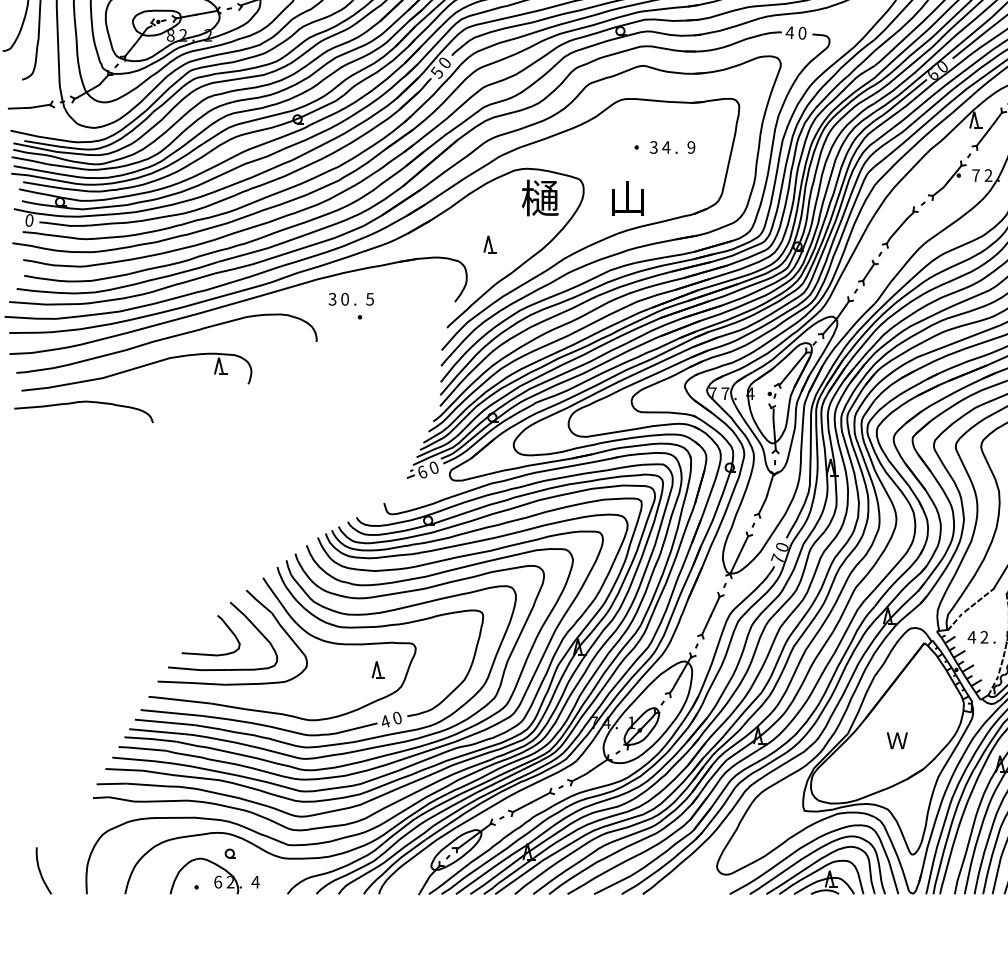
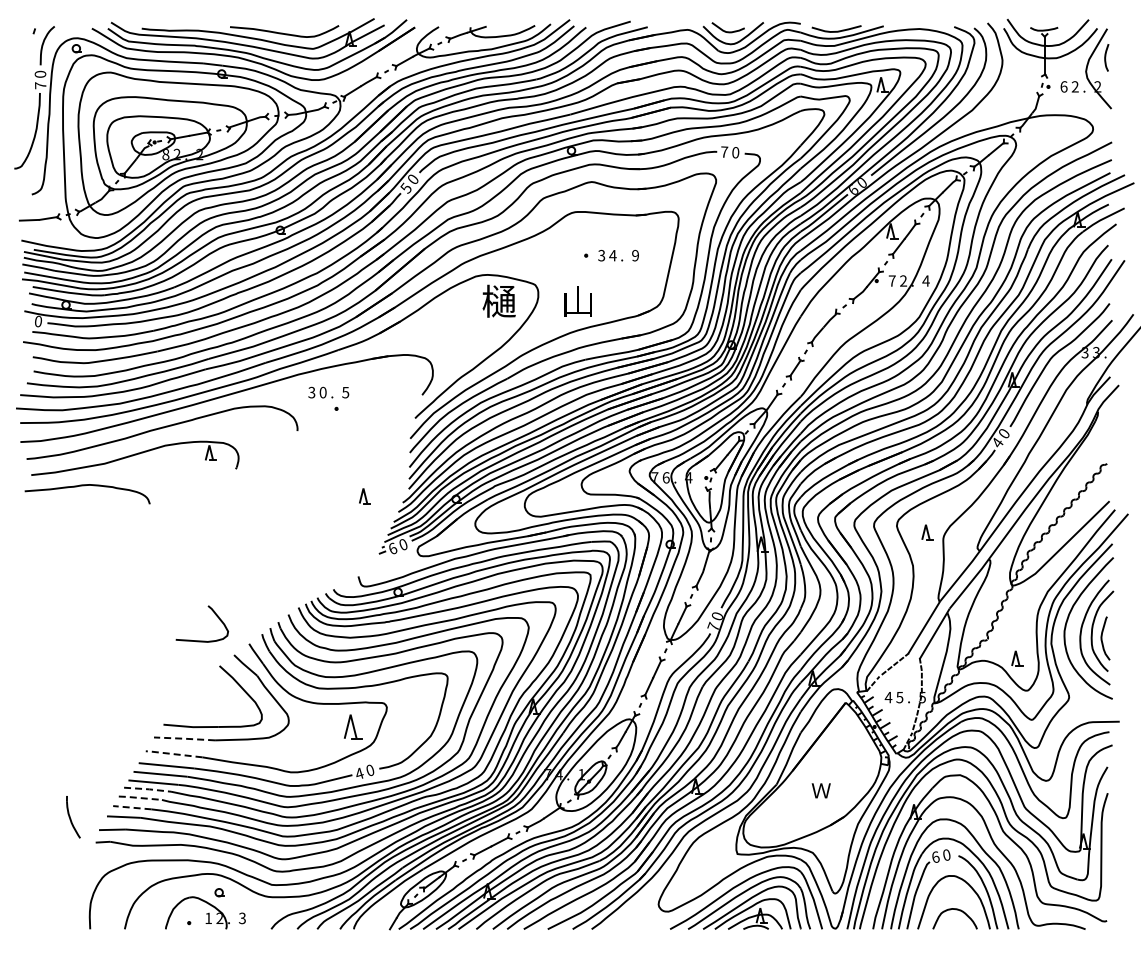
text: (790, 31) -> (724, 151), 4 -> 7
part: (489, 244) -> (364, 496), moved
text: (724, 393) -> (665, 477), 7 -> 6
curve: (225, 626) -> (215, 615), moved
text: (984, 637) -> (899, 697), 2 -> 5
part: (378, 669) -> (353, 726), size x1.6
line: (191, 682) -> (184, 738), solid -> dashed
line: (179, 700) -> (173, 754), solid -> dashed
line: (151, 739) -> (148, 789), solid -> dashed
line: (142, 749) -> (140, 798), solid -> dashed
line: (132, 759) -> (131, 807), solid -> dashed
part: (43, 871) -> (73, 817), moved
text: (217, 882) -> (208, 918), 6 -> 1
text: (255, 882) -> (242, 918), 4 -> 3

